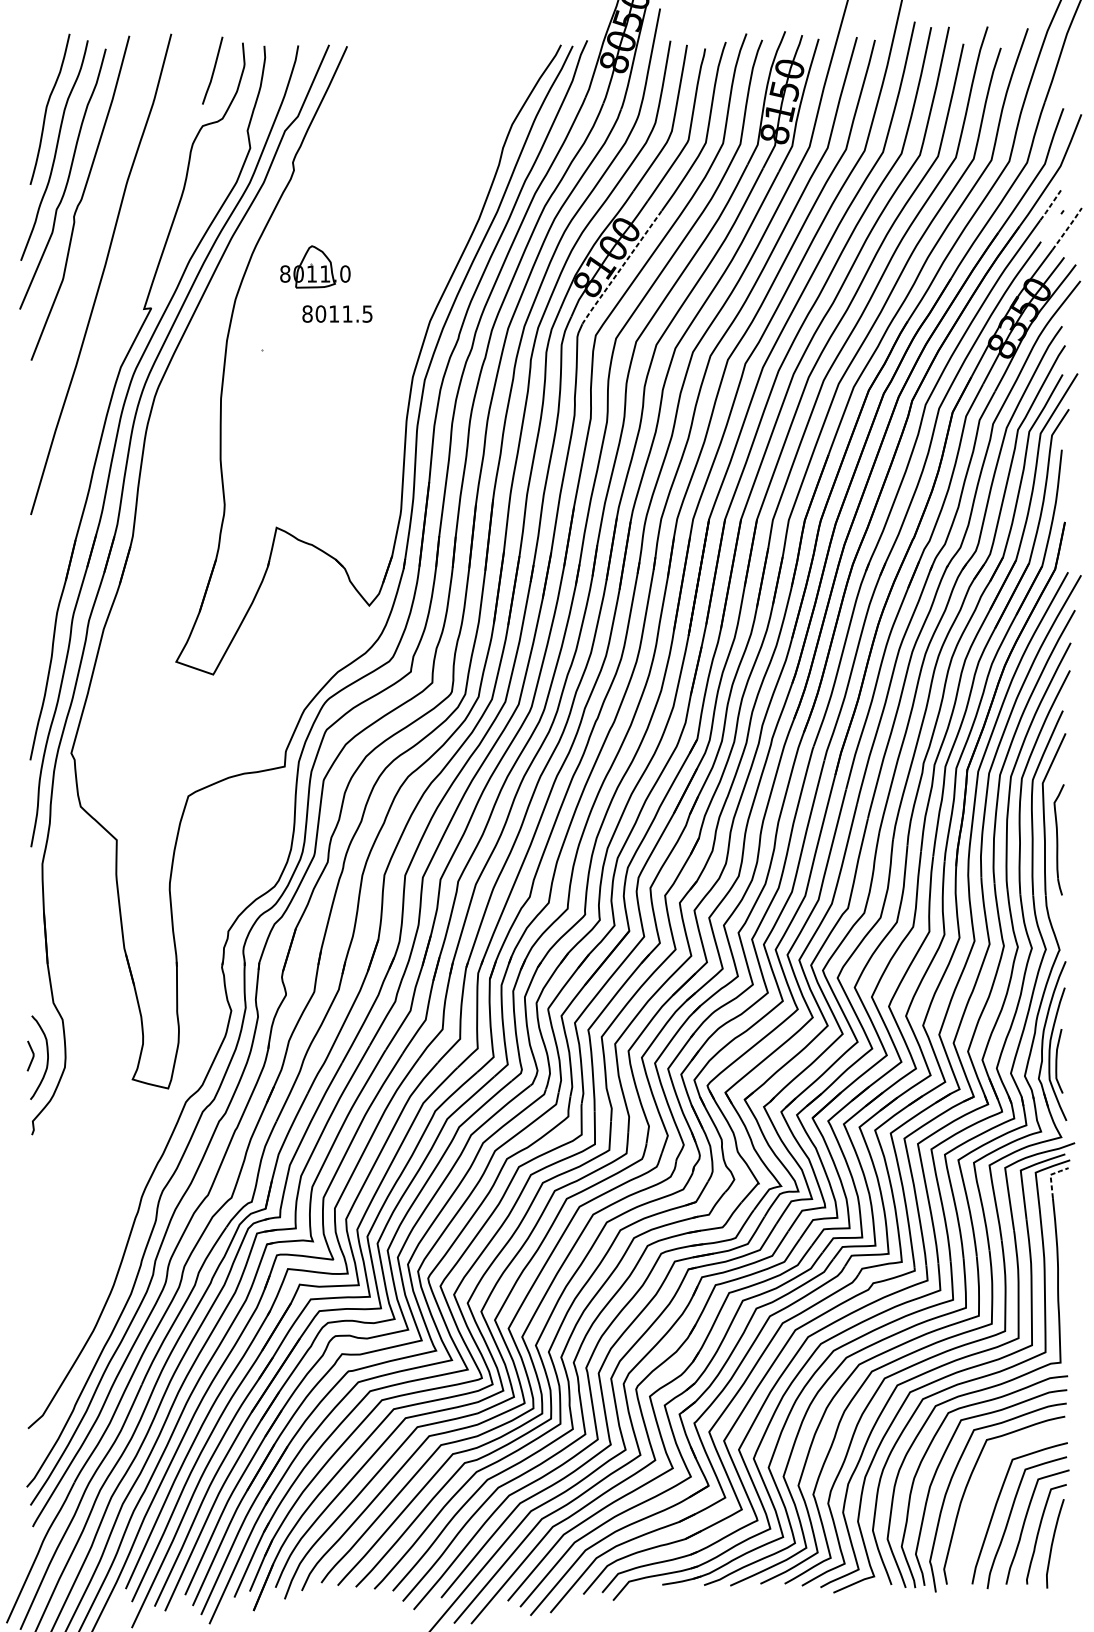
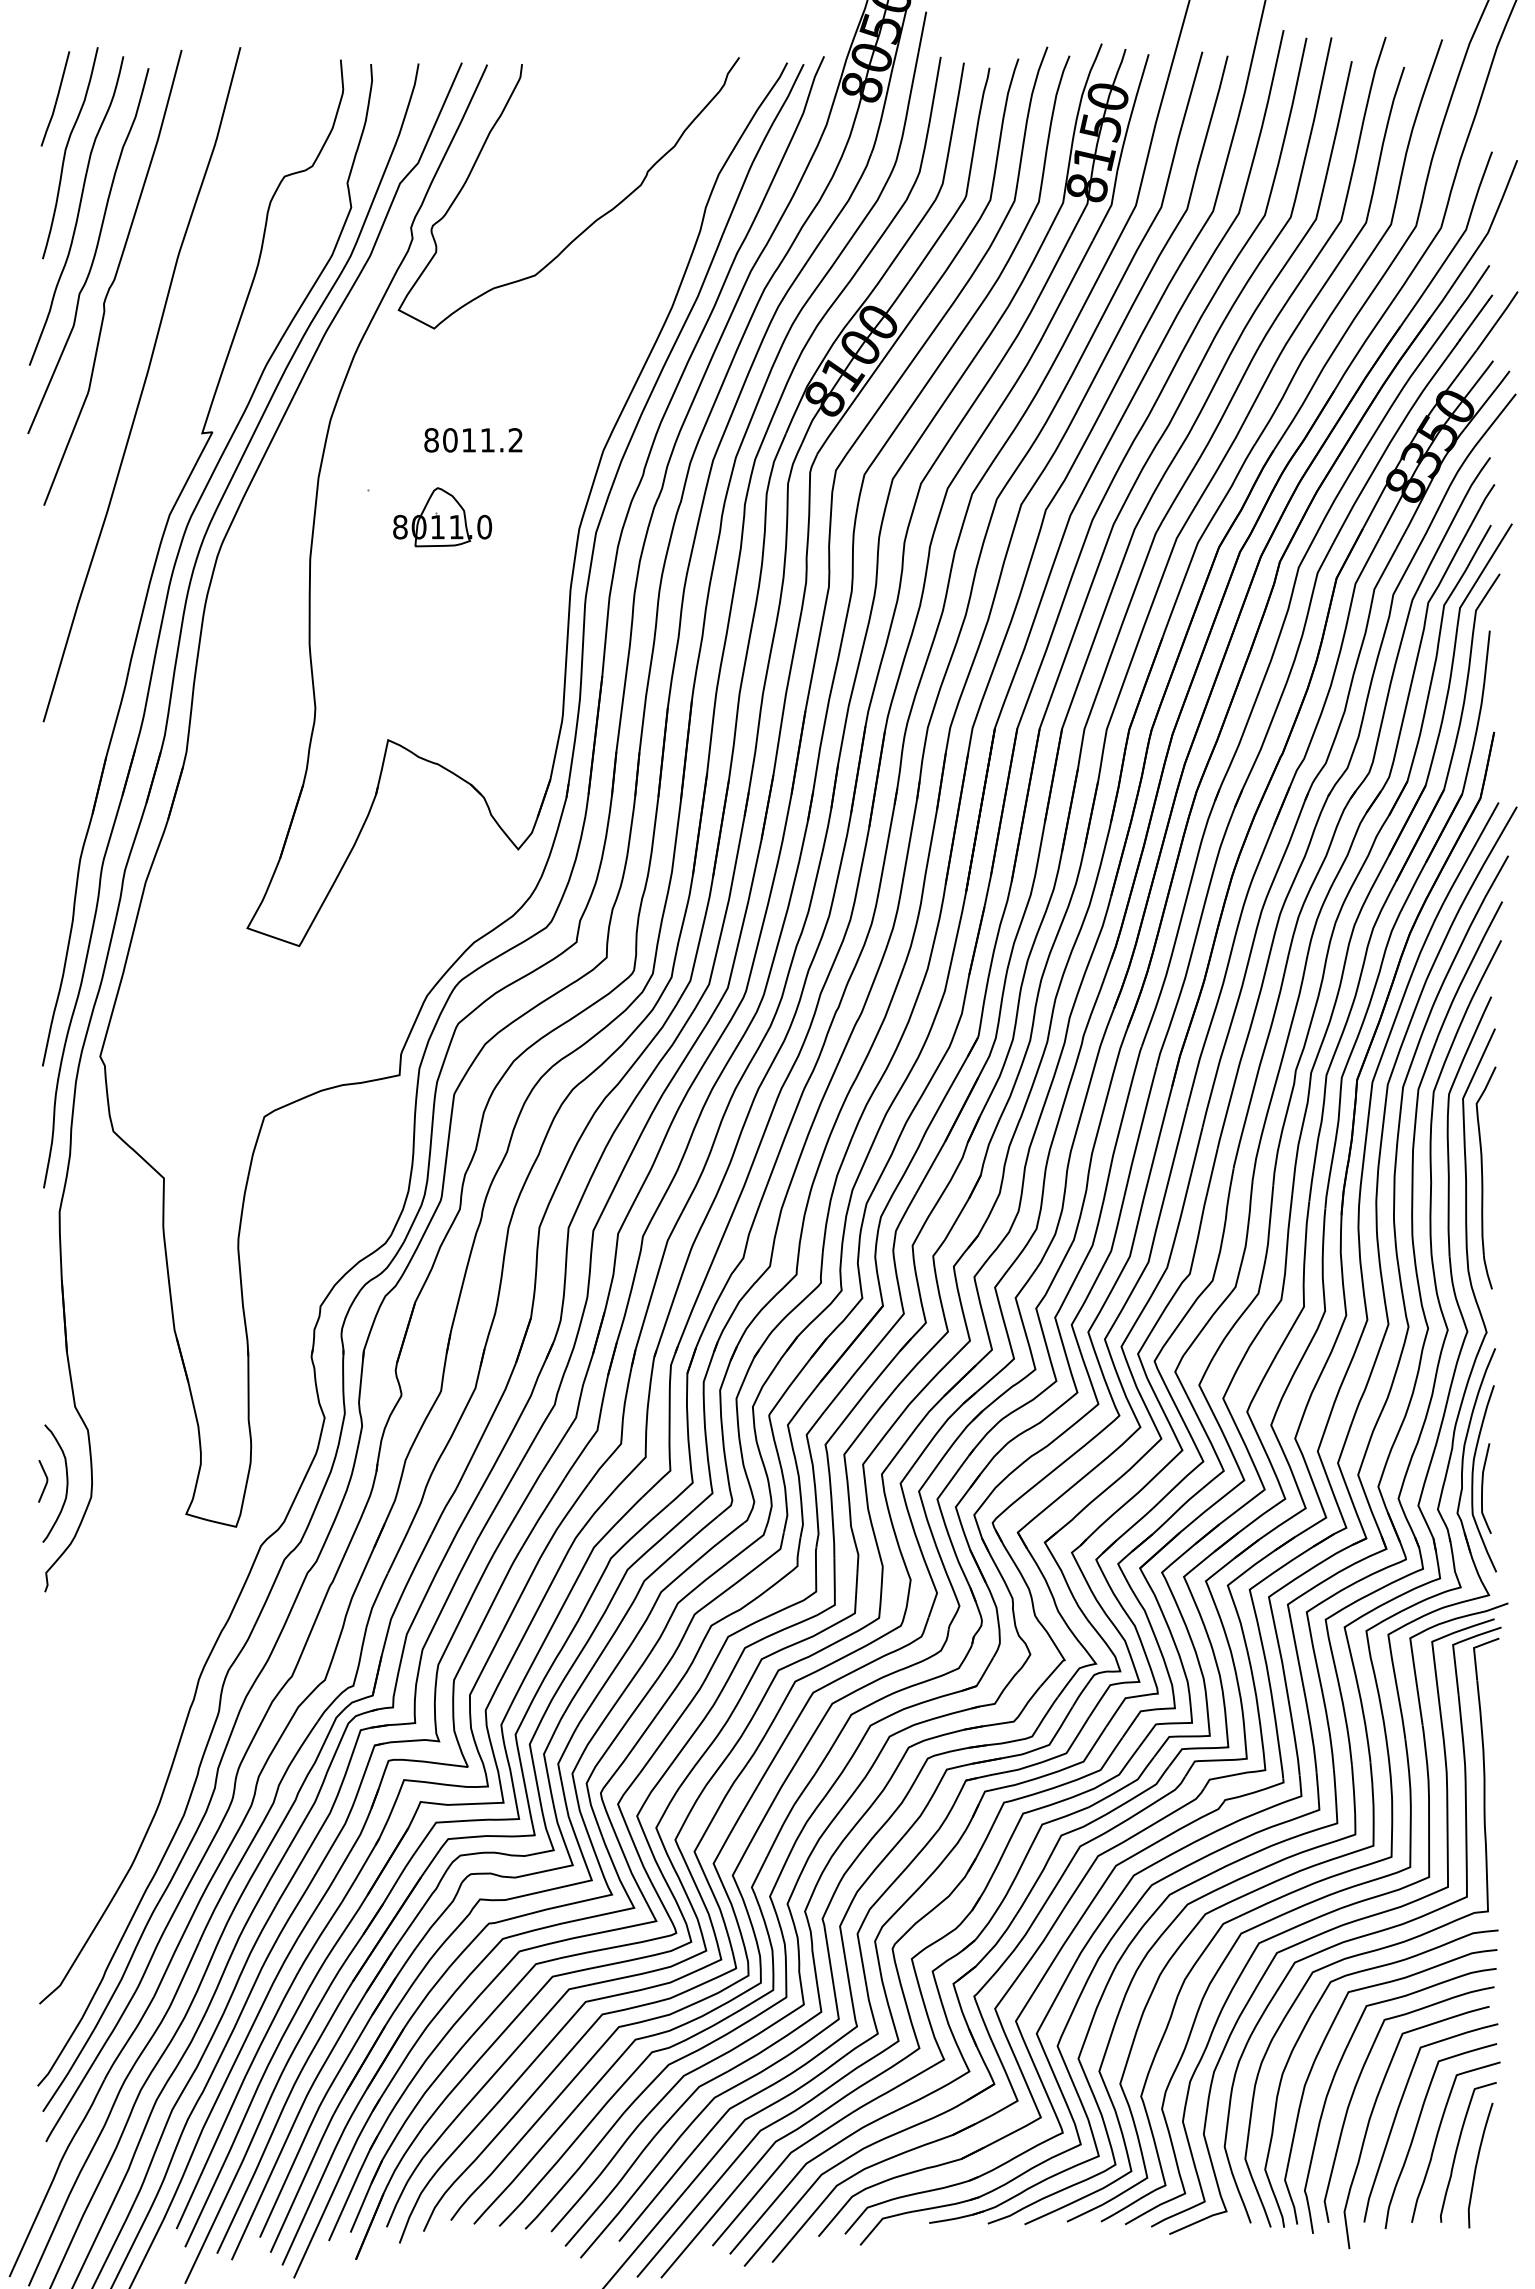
line: (213, 70) -> (56, 98), moved
curve: (423, 157) -> (594, 220), added
line: (1050, 205) -> (1474, 287), dashed -> solid
line: (1050, 227) -> (1473, 319), added
line: (1067, 228) -> (1497, 320), dashed -> solid
part: (315, 267) -> (442, 517), moved
line: (621, 267) -> (871, 375), dashed -> solid
text: (367, 314) -> (515, 440), 8011.5 -> 8011.2
part: (1058, 839) -> (1485, 1177), size x1.43
line: (1050, 1175) -> (1474, 1648), dashed -> solid
curve: (978, 1505) -> (1373, 2111), added

